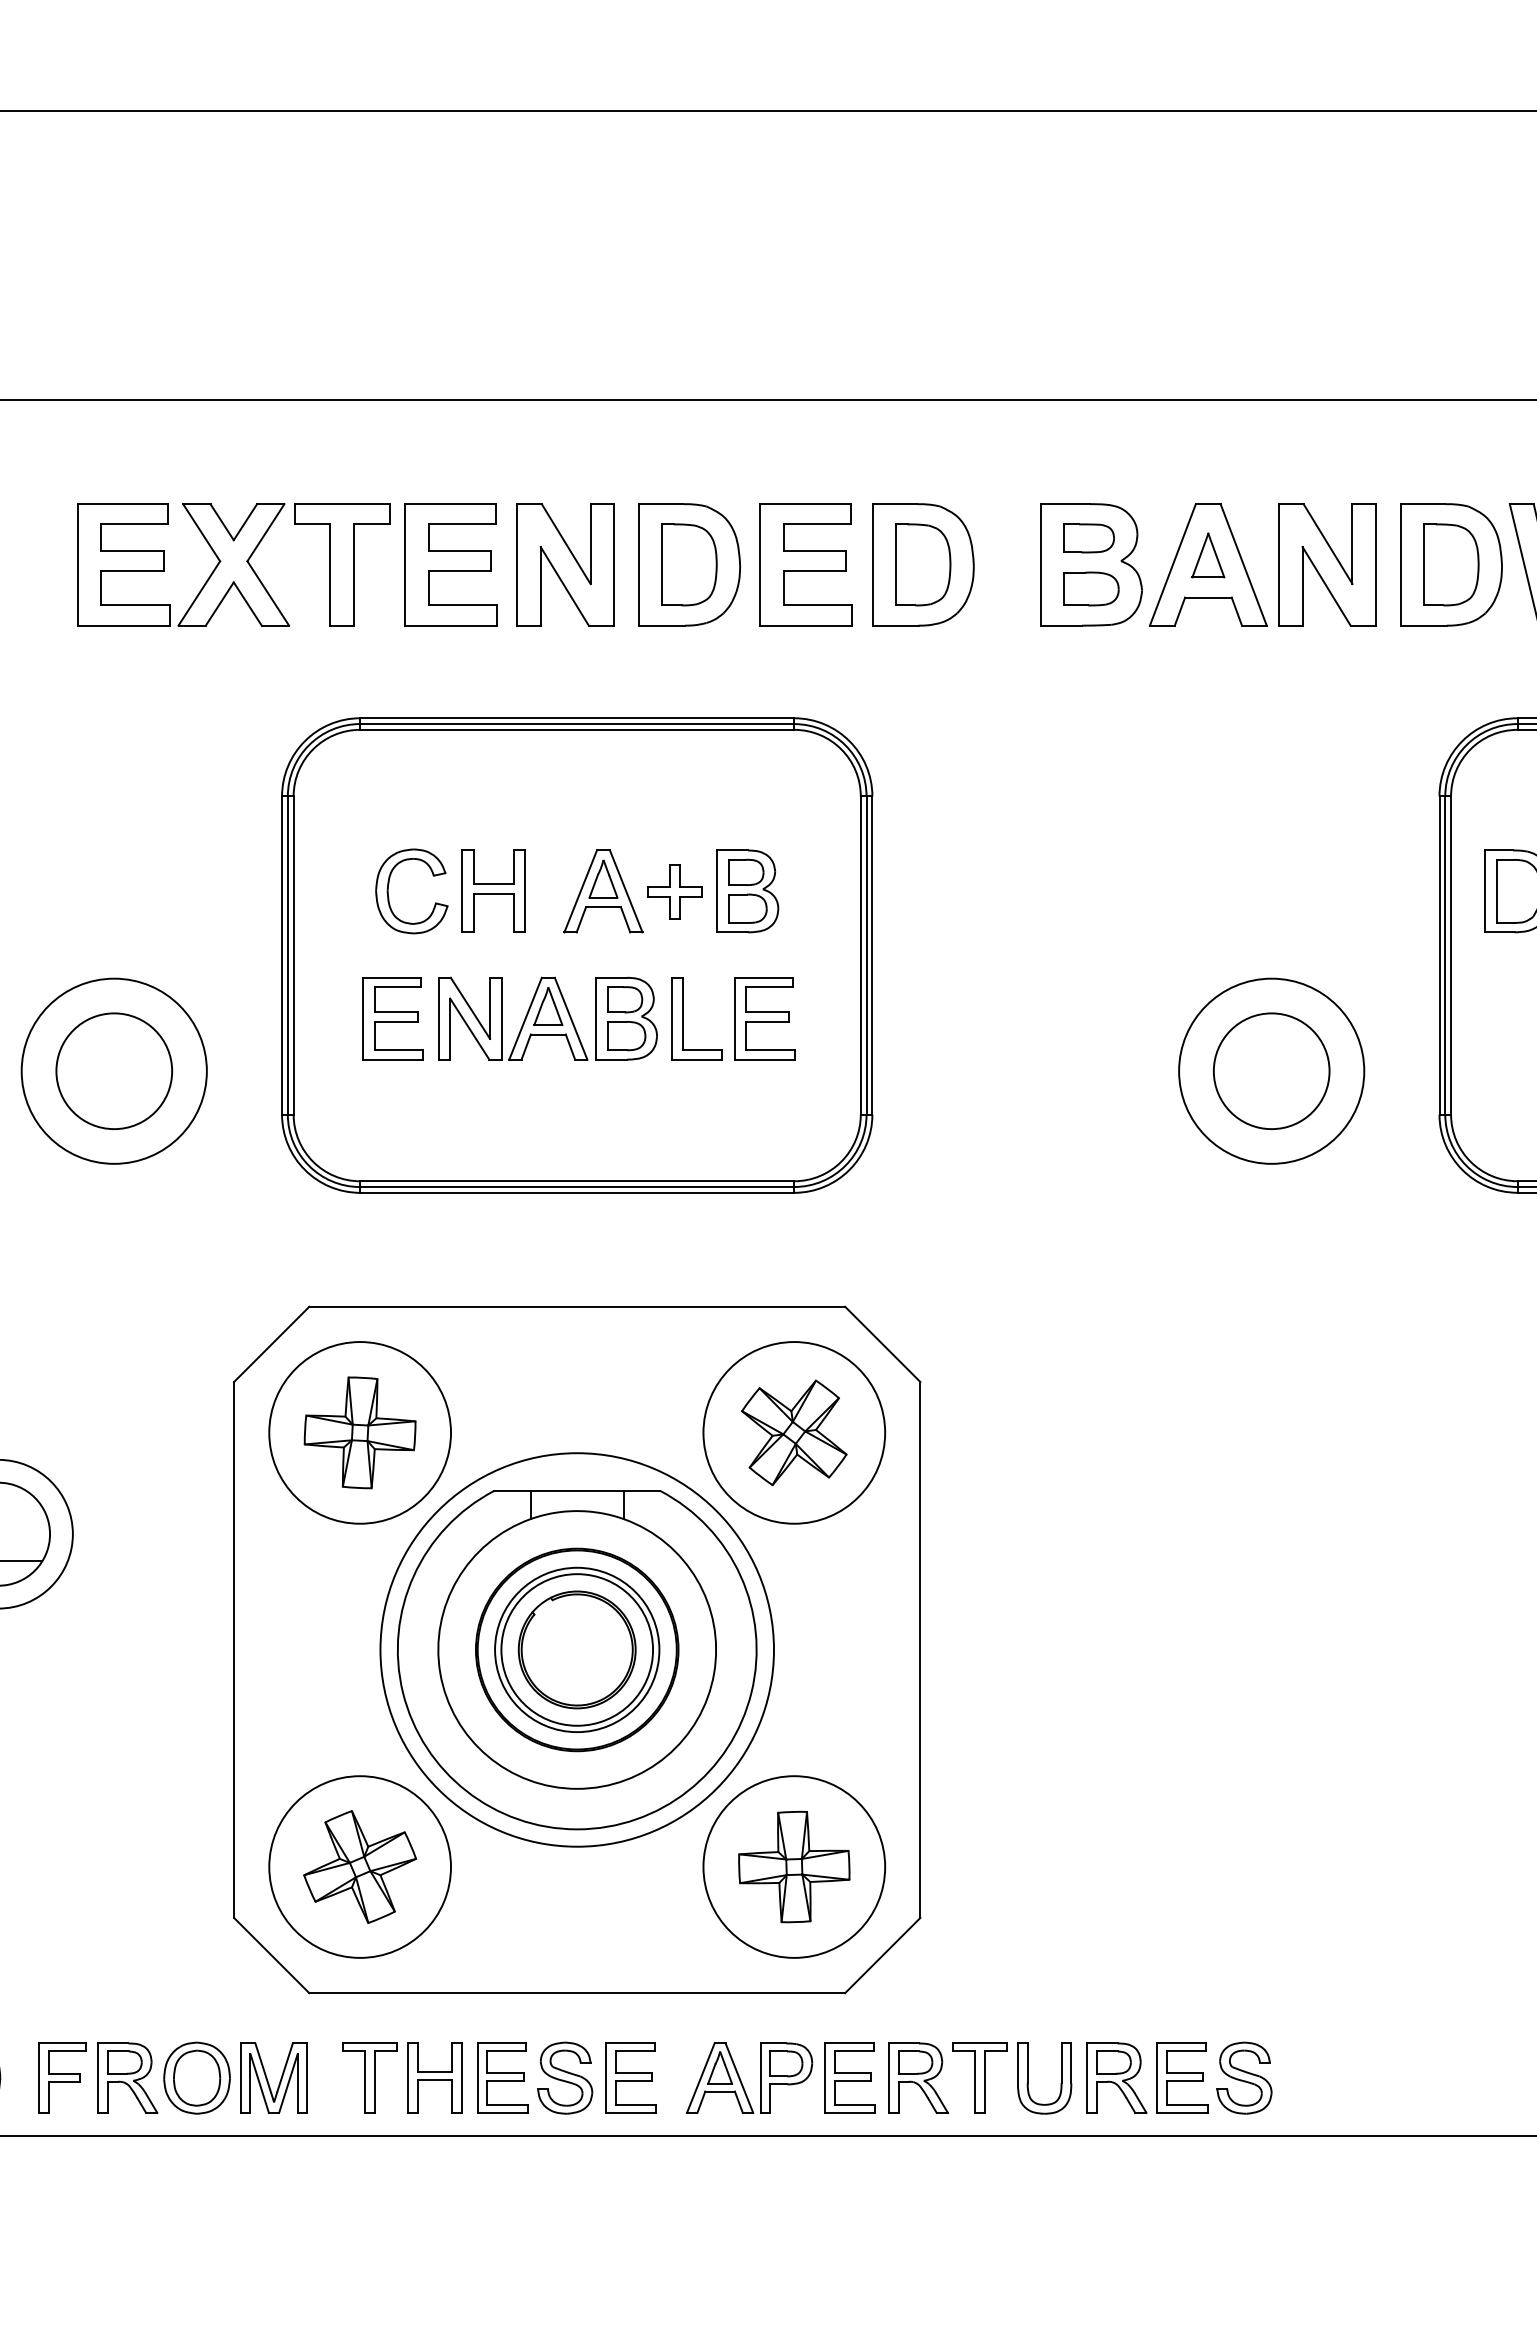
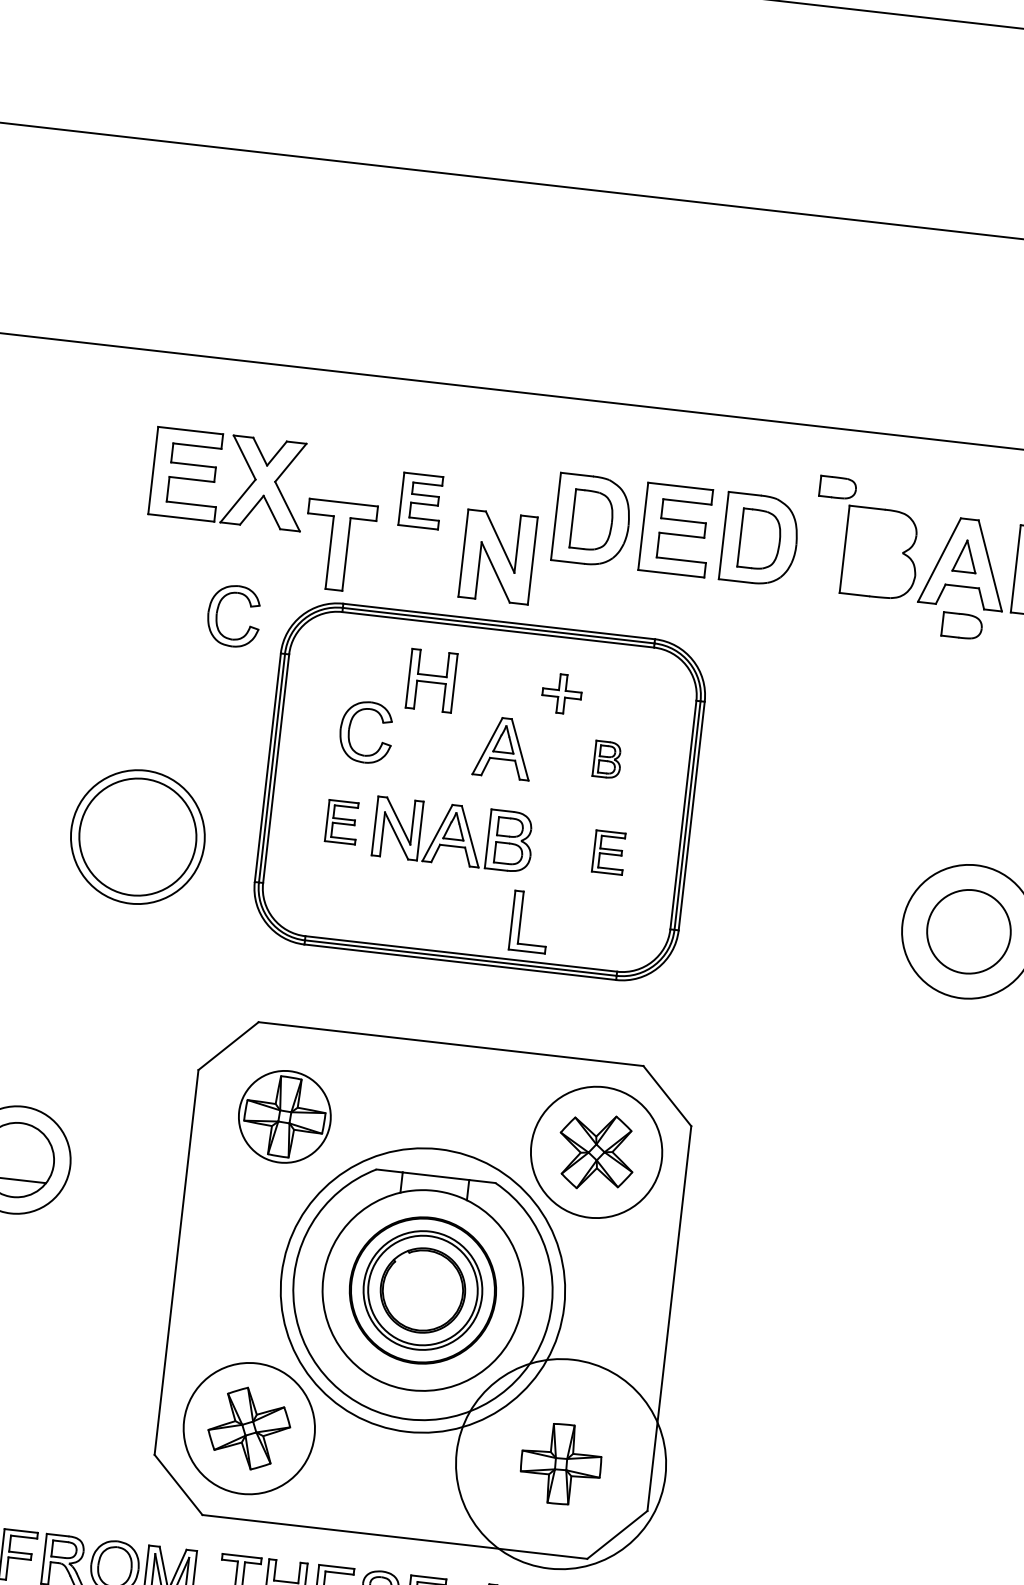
part: (1088, 538) -> (837, 487), moved
part: (342, 564) -> (339, 545), moved
part: (450, 564) -> (420, 500), size x0.6
part: (565, 564) -> (498, 556), moved
part: (1091, 588) -> (962, 625), moved
part: (189, 758) -> (217, 618), added
part: (493, 890) -> (431, 680), moved
part: (674, 891) -> (561, 693), moved
part: (747, 891) -> (607, 759), size x0.6
part: (392, 1018) -> (341, 821), size x0.7
part: (683, 1018) -> (520, 920), moved
part: (764, 1018) -> (609, 852), size x0.7
circle: (114, 1071) -> (138, 837), size x1.4
circle: (360, 1432) -> (285, 1116), size x0.7
circle: (794, 1866) -> (561, 1463), size x1.6

